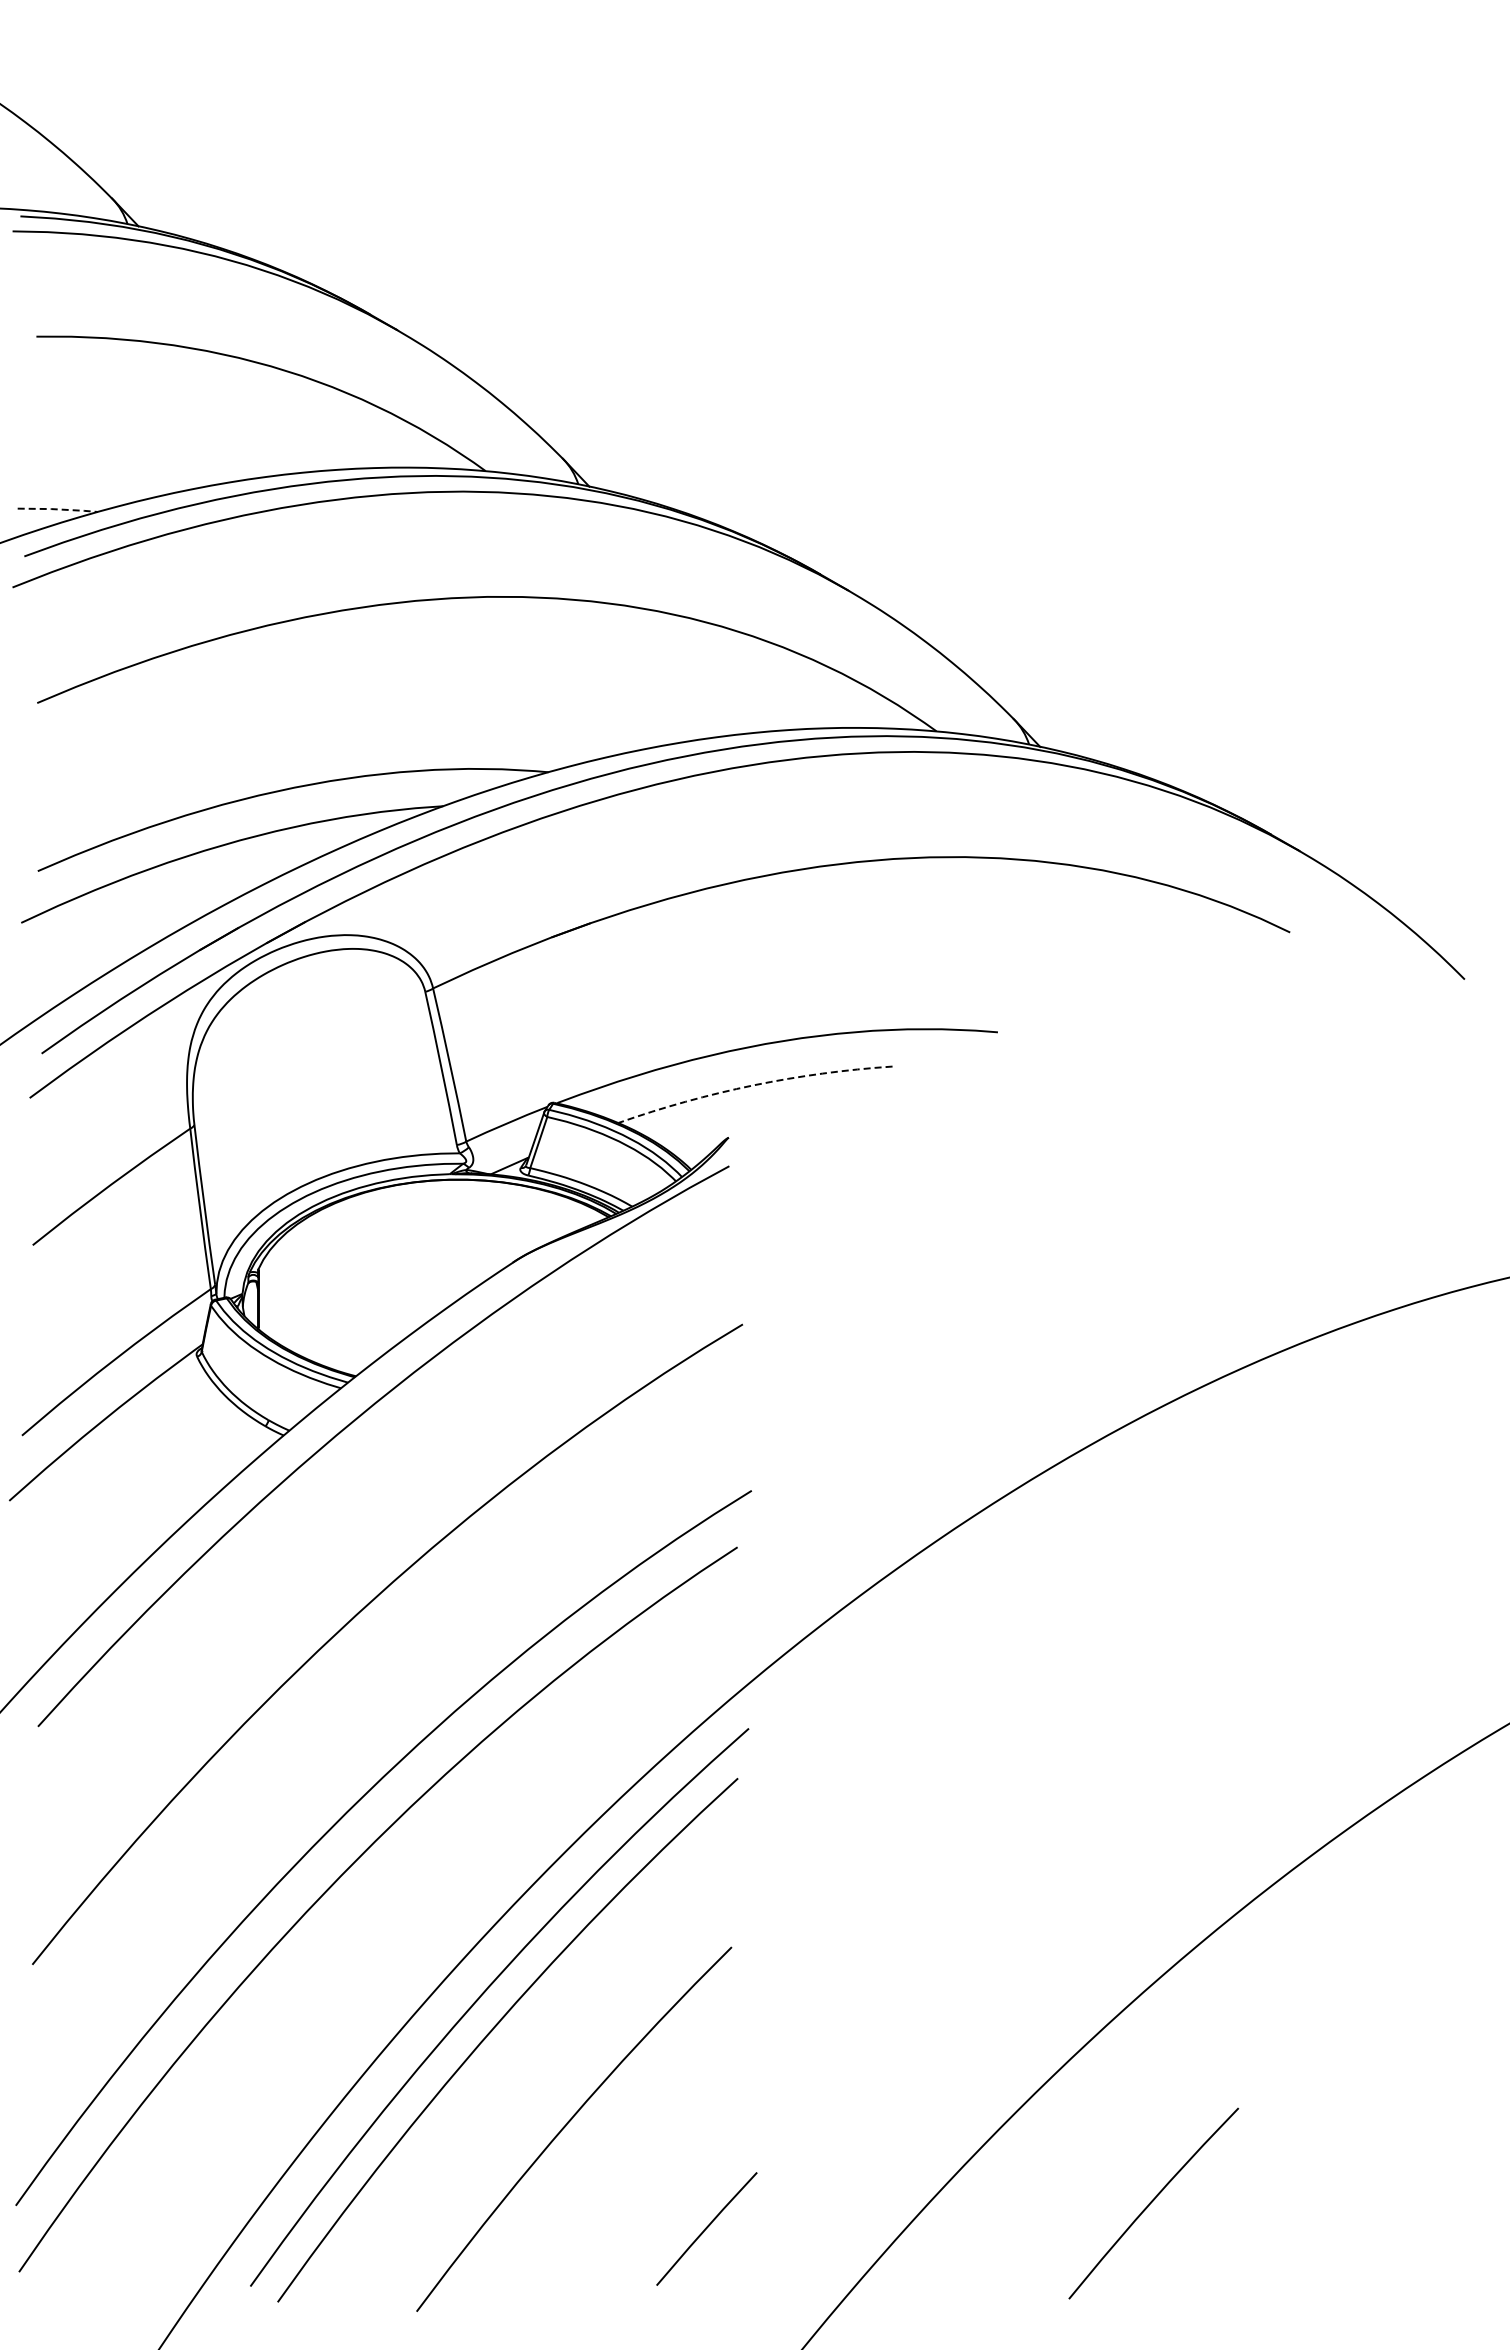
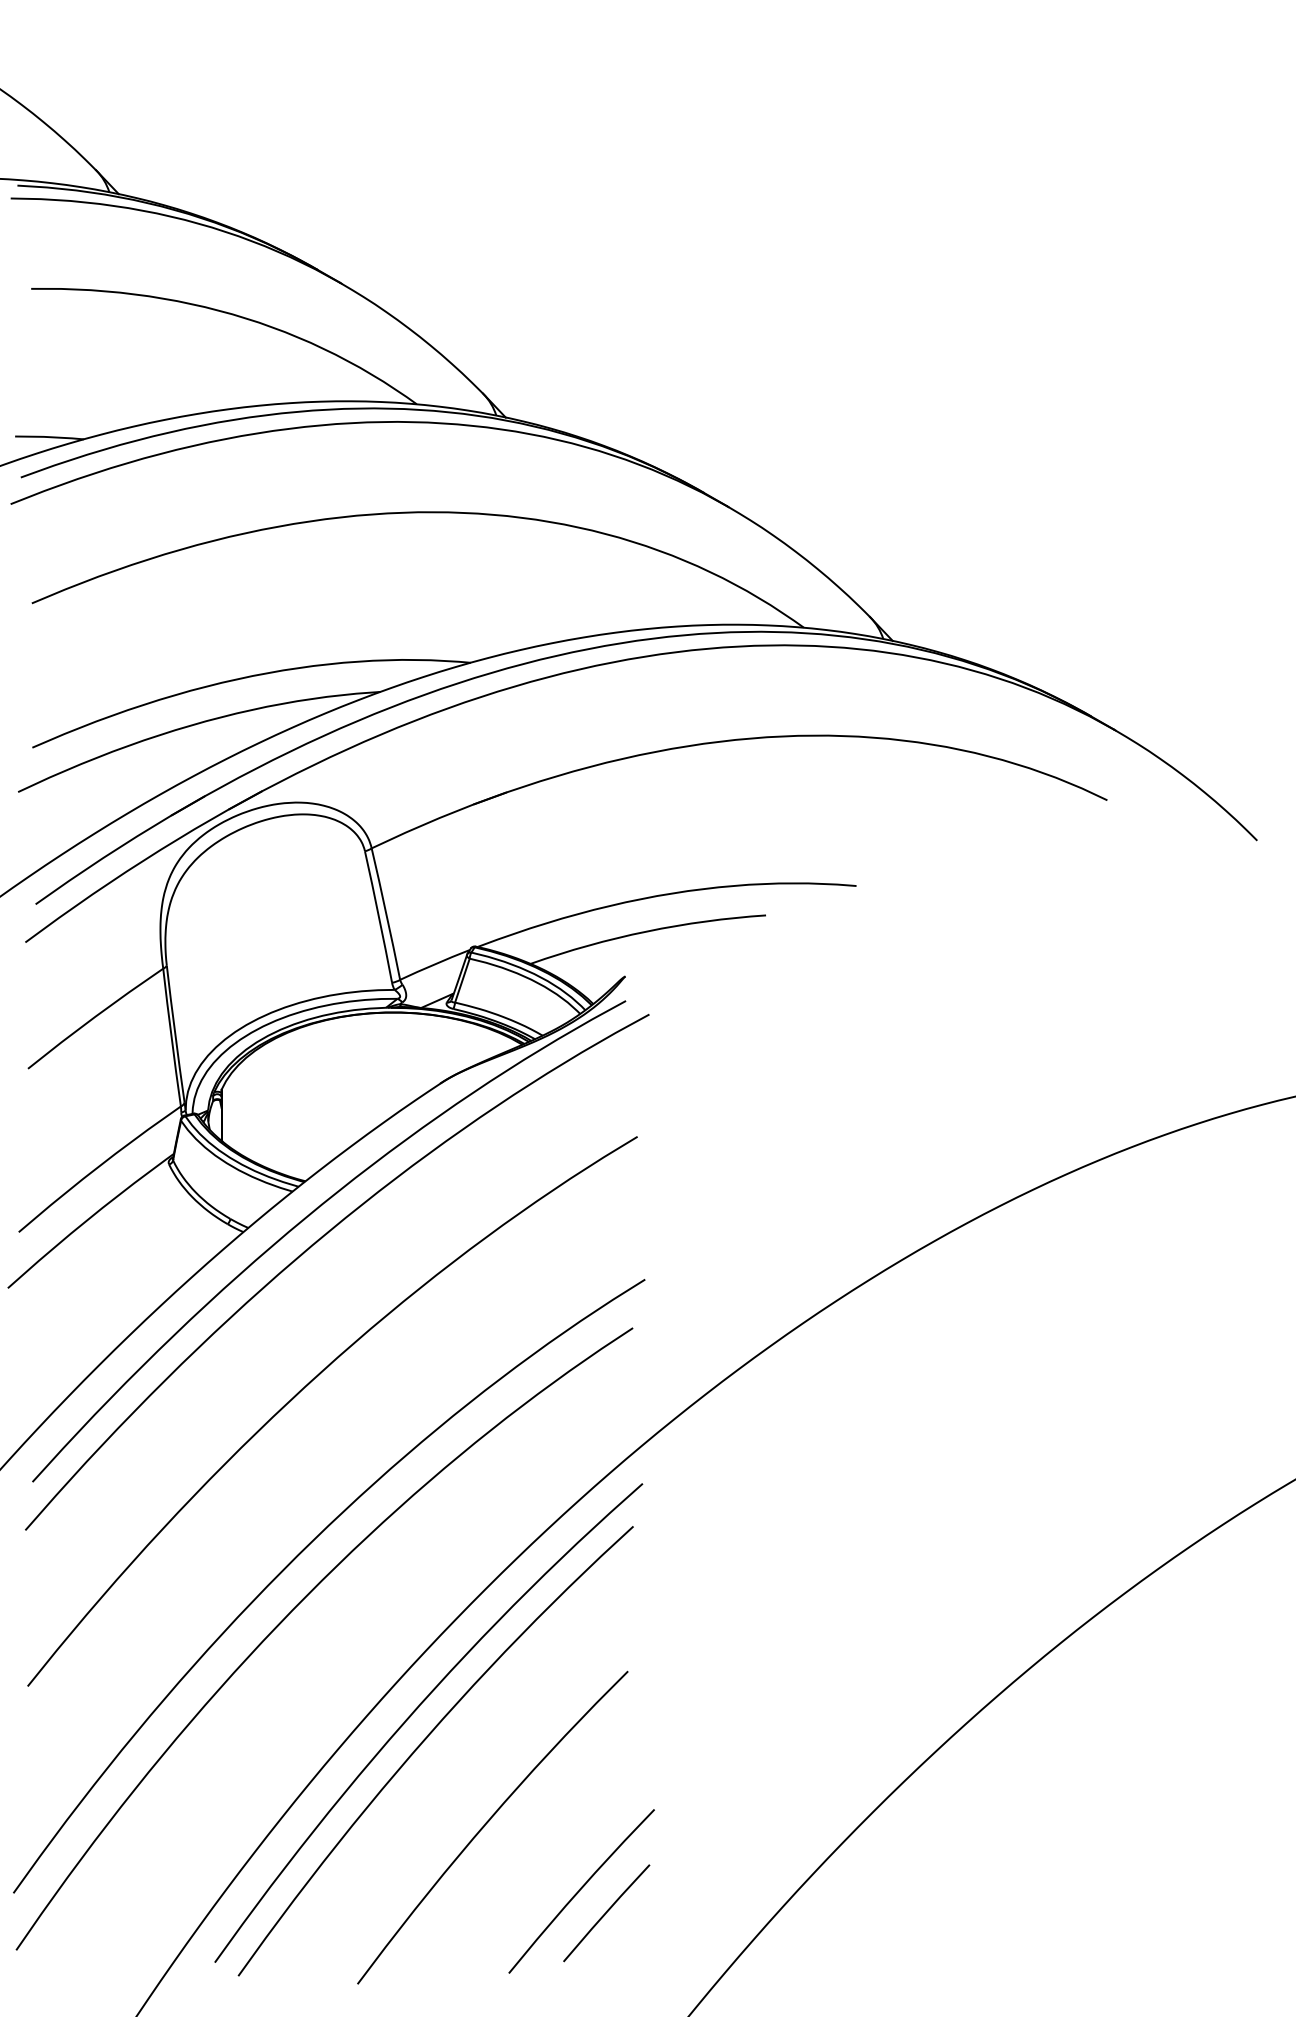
line: (58, 509) -> (50, 437), dashed -> solid
arc: (753, 1085) -> (646, 931), dashed -> solid
curve: (366, 1450) -> (314, 1244), added
curve: (1152, 2202) -> (580, 1890), moved

